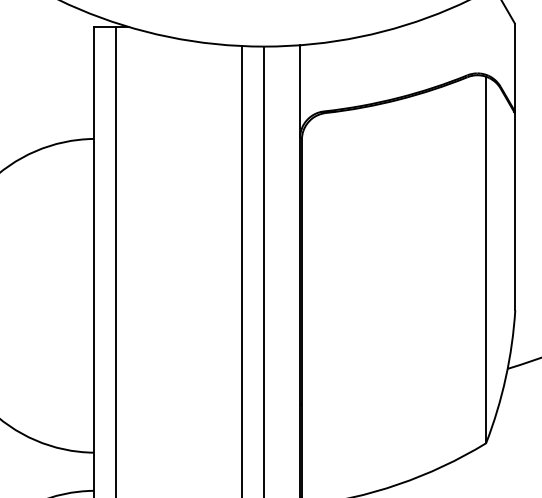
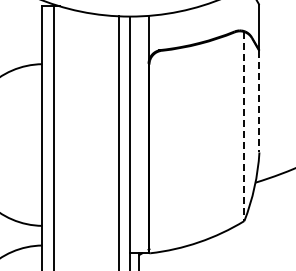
line: (515, 211) -> (259, 101), solid -> dashed
line: (486, 261) -> (244, 127), solid -> dashed

